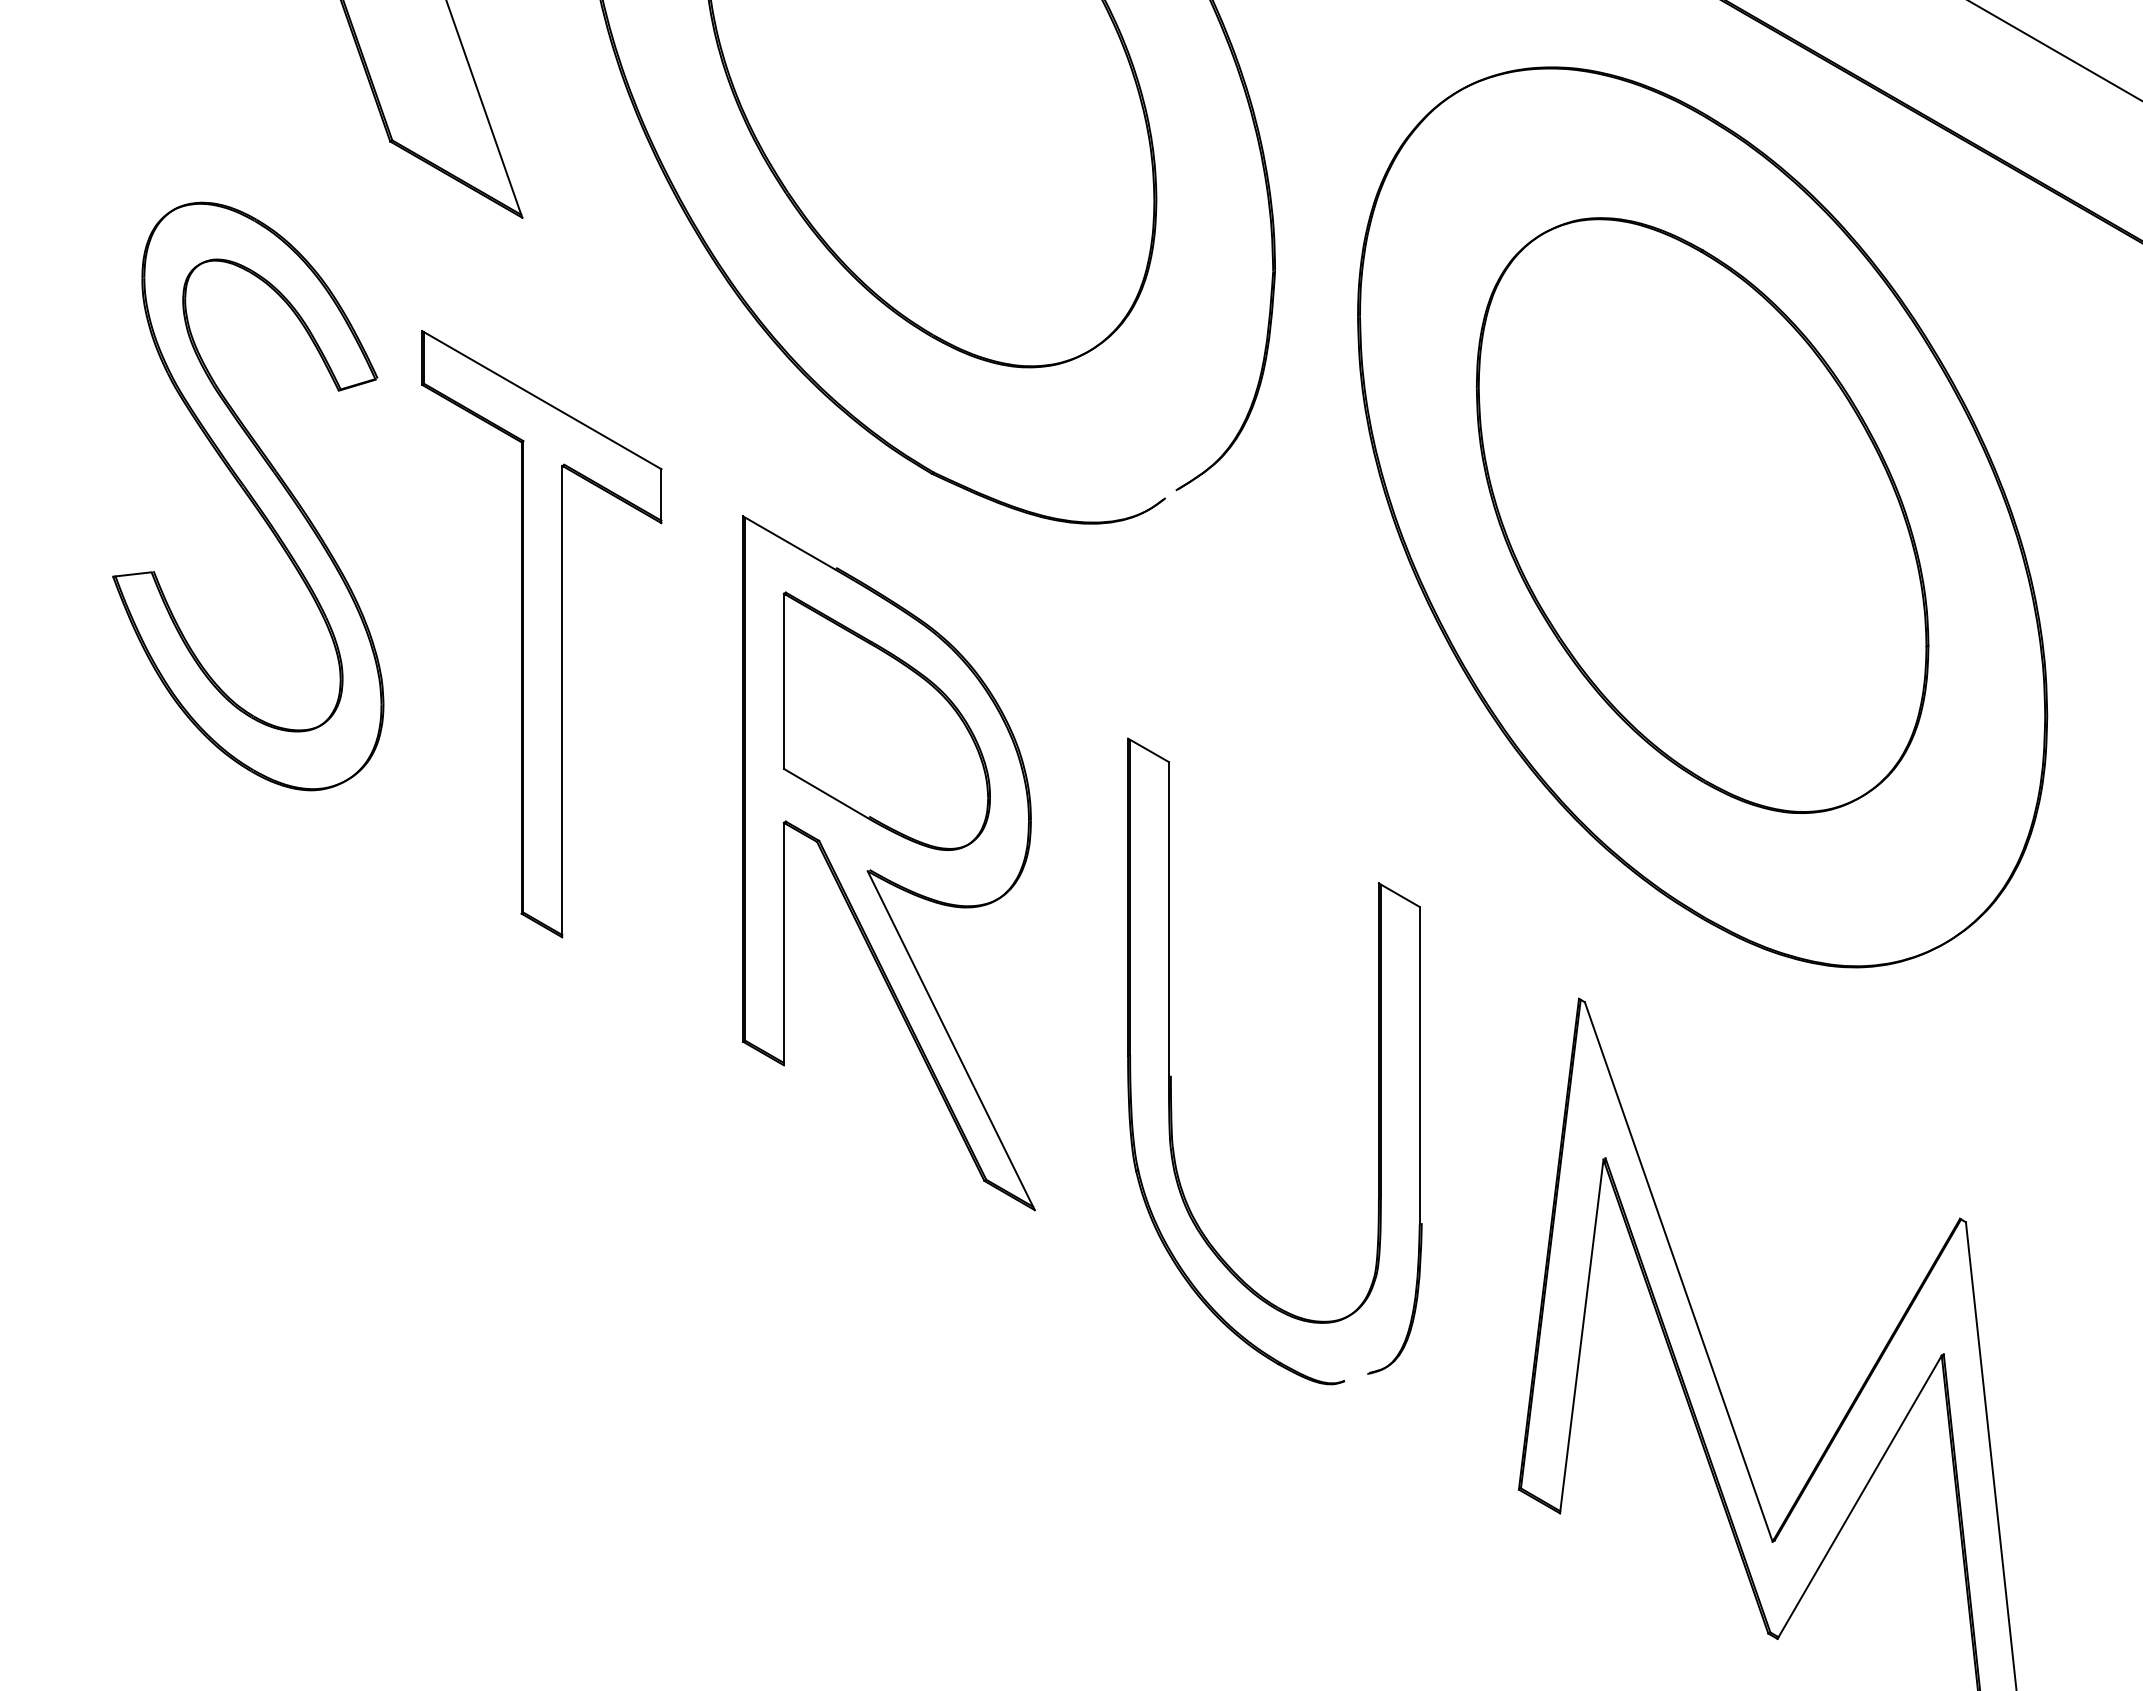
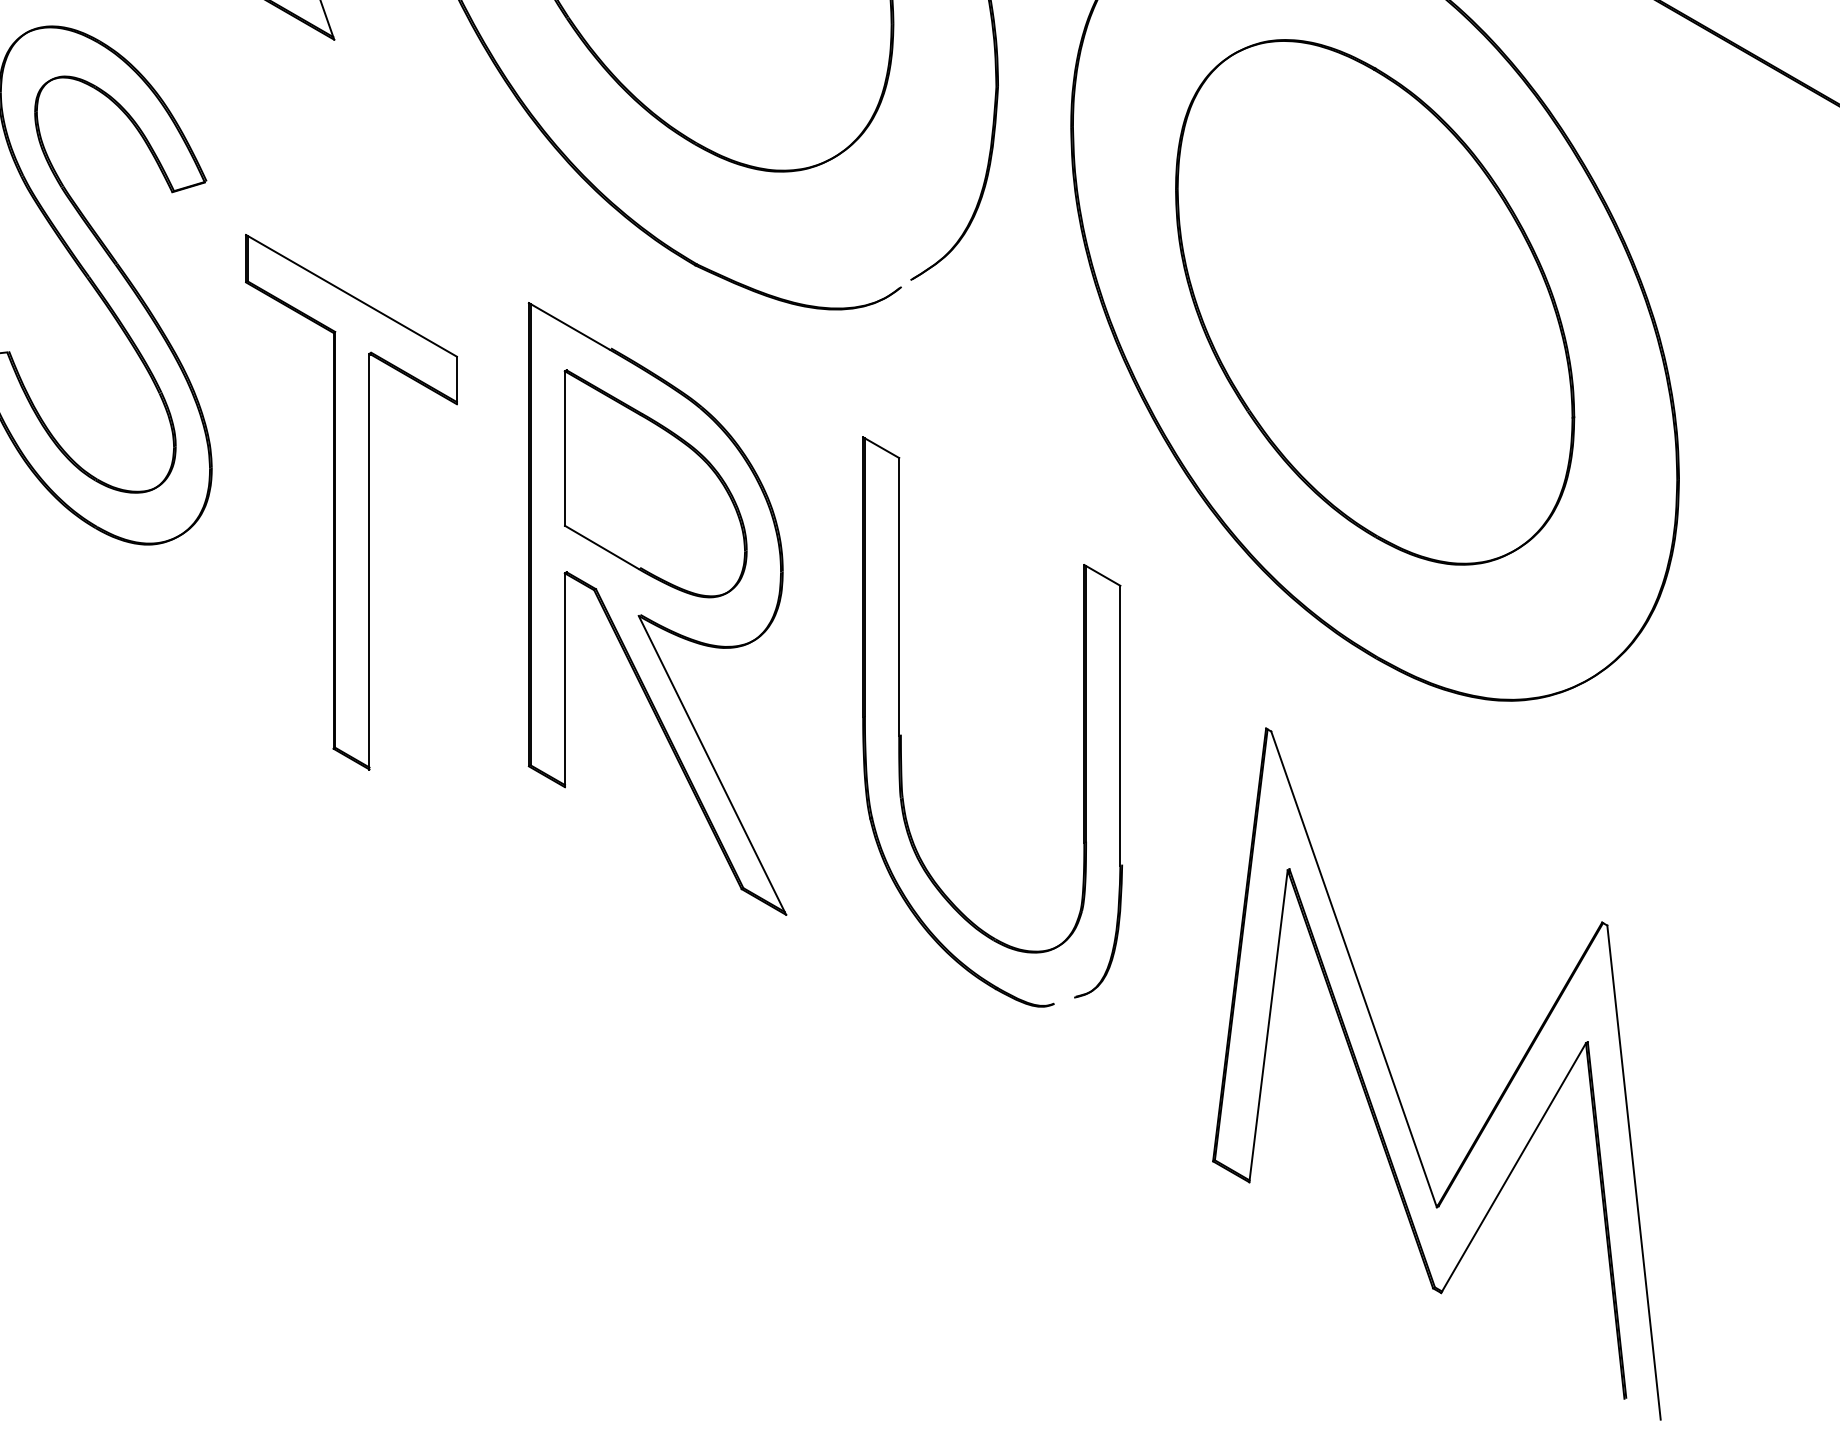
part: (541, 634) -> (351, 502), moved
part: (1171, 1075) -> (901, 734), moved

